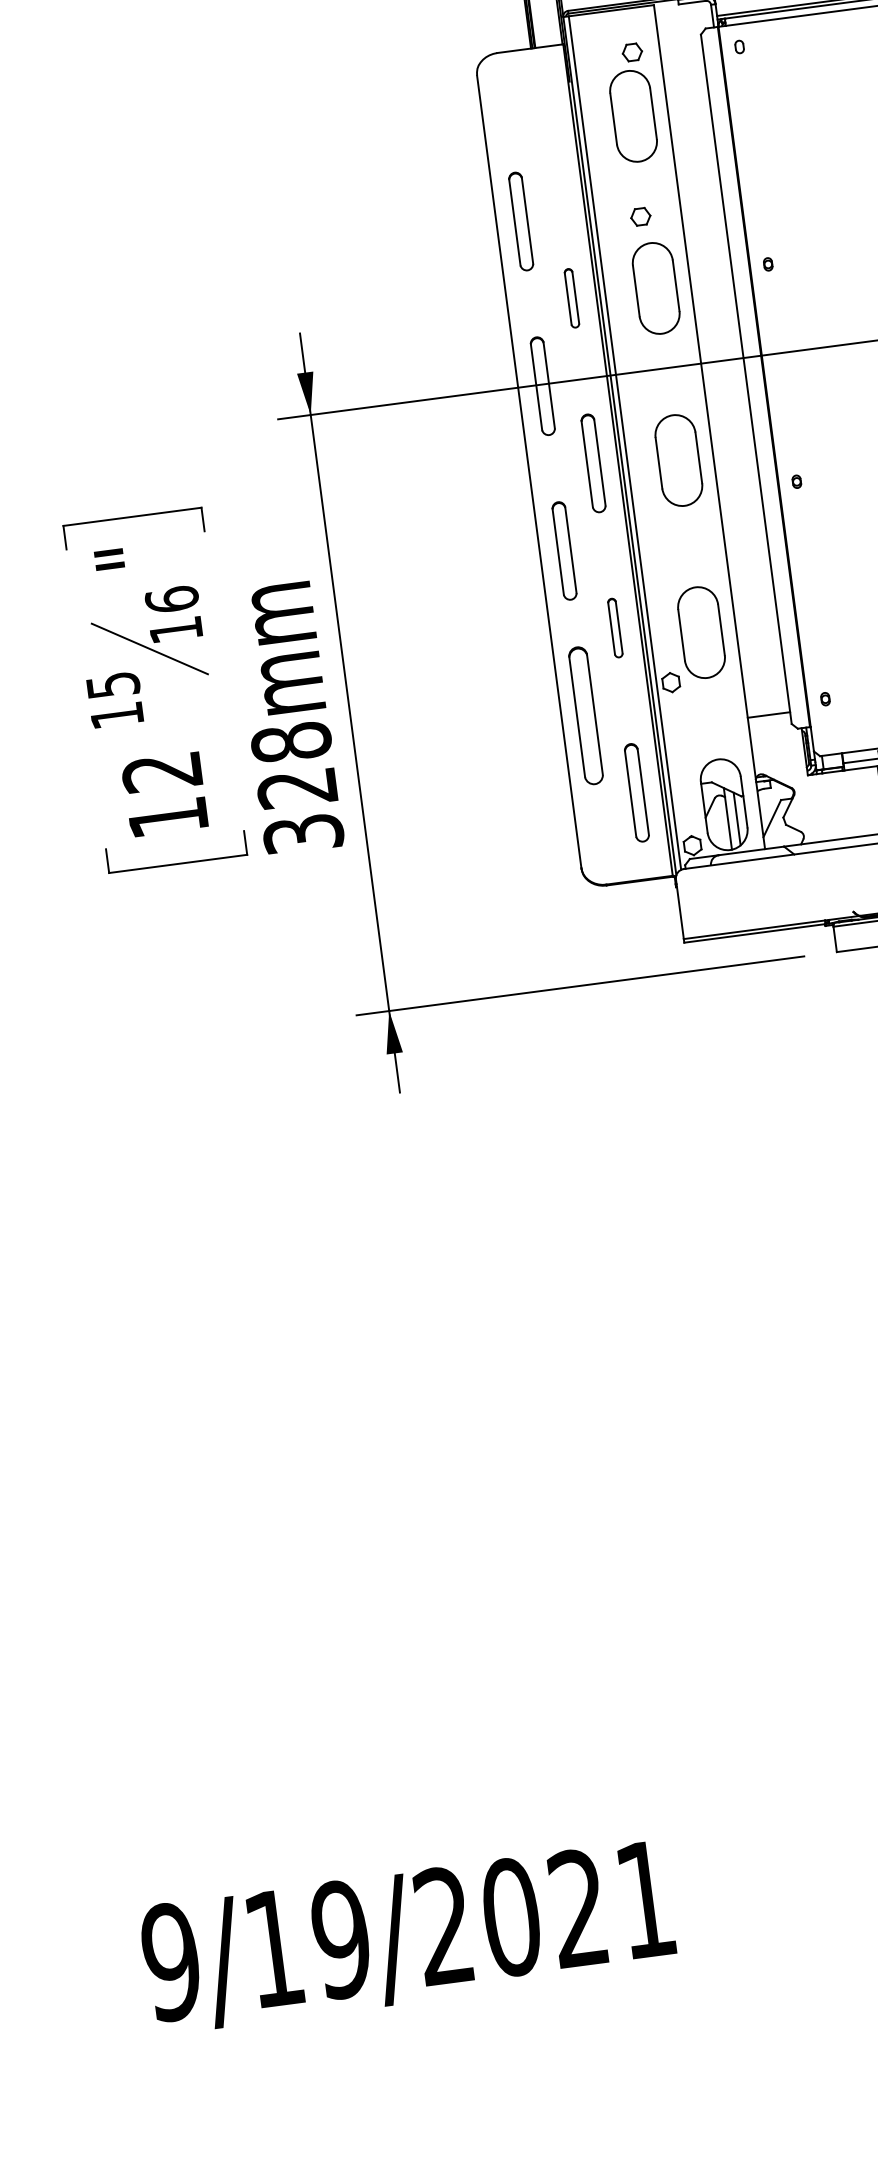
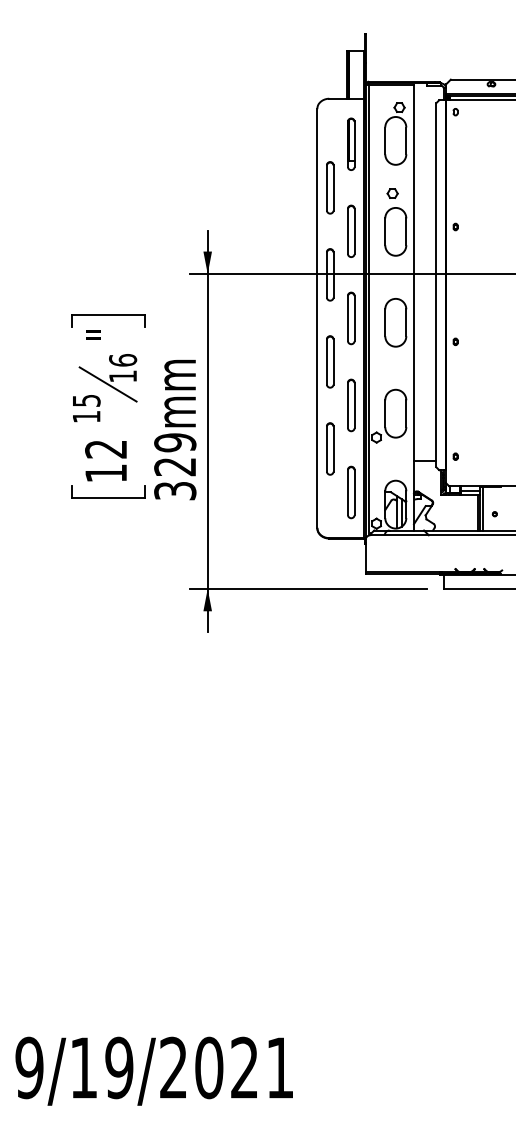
part: (550, 132) -> (351, 143), added
part: (572, 296) -> (351, 230), size x1.67
part: (615, 628) -> (351, 405), size x1.67
part: (586, 714) -> (330, 448), size x0.71
text: (291, 742) -> (175, 442), 328mm -> 329mm

